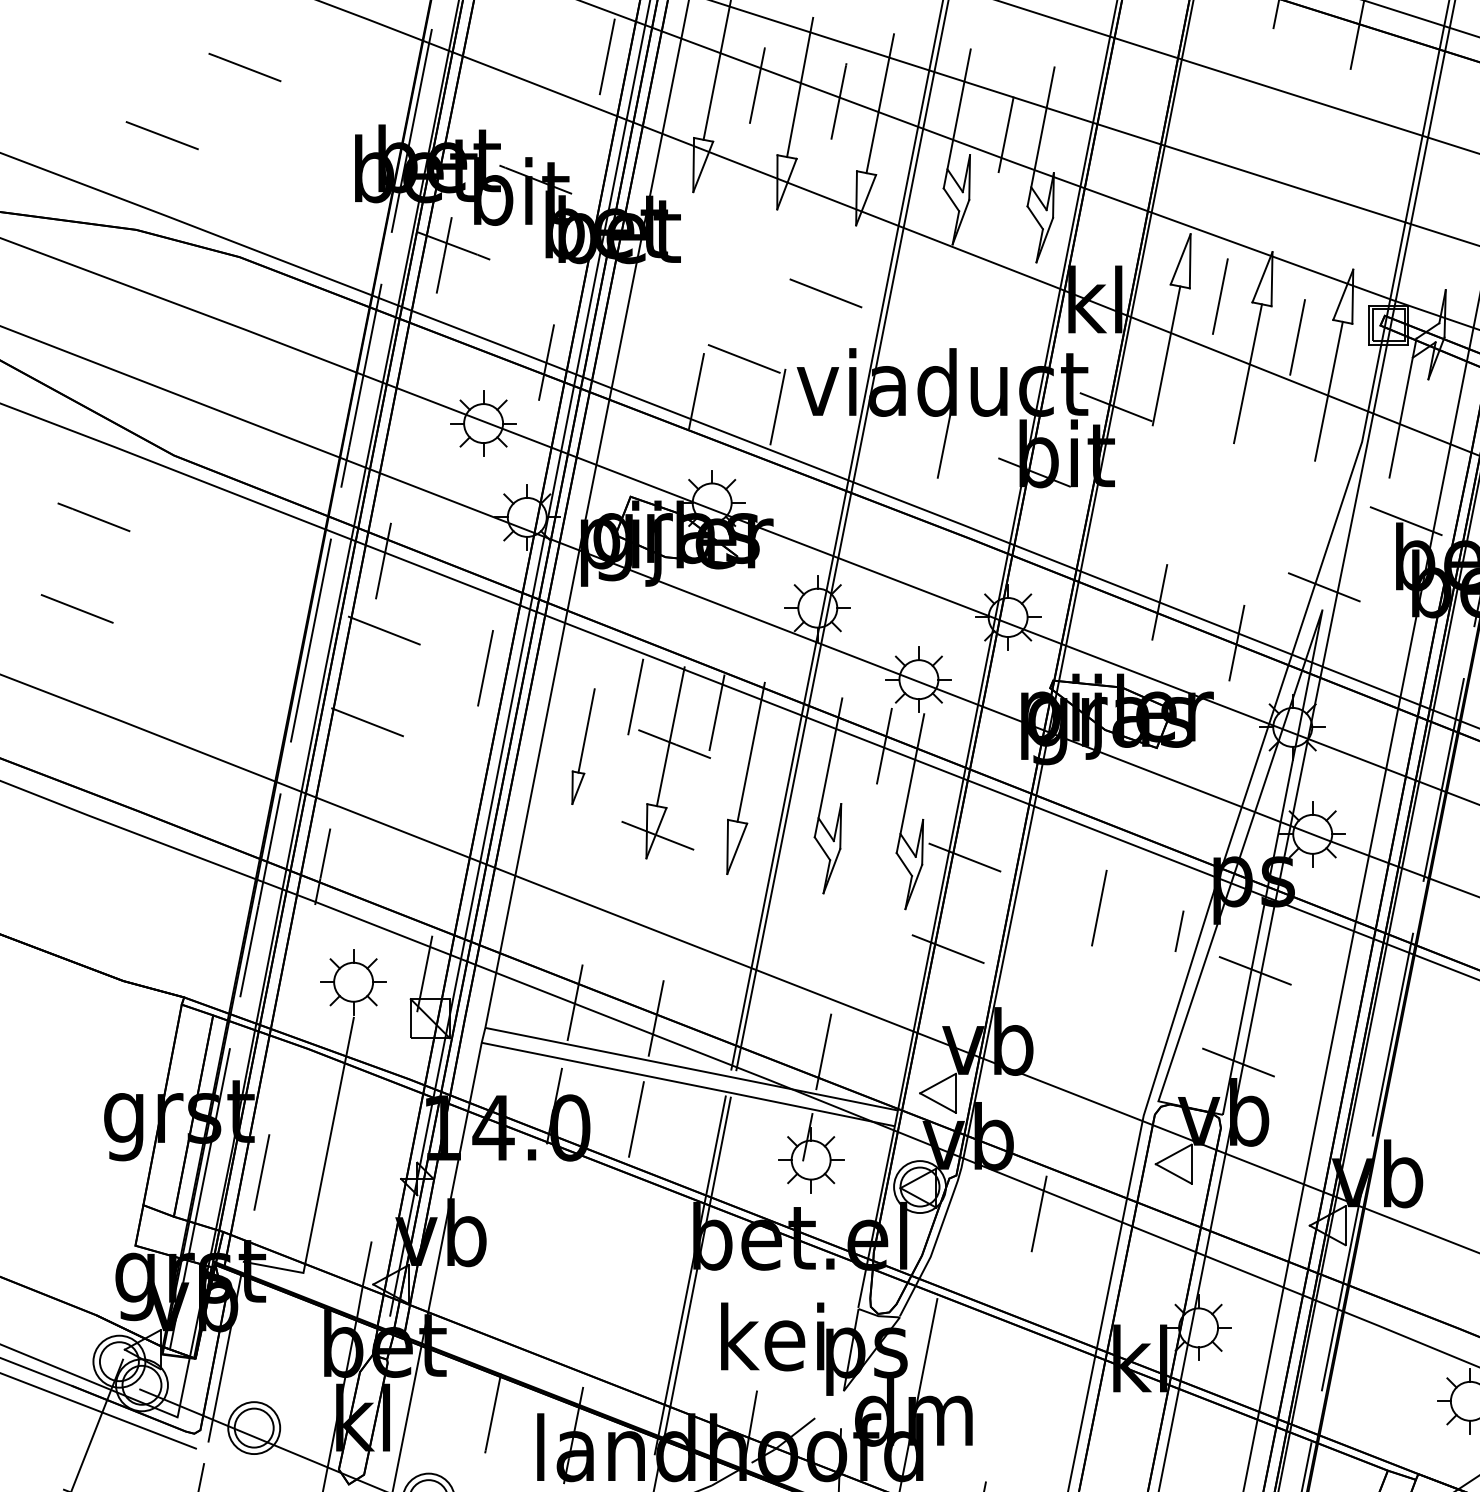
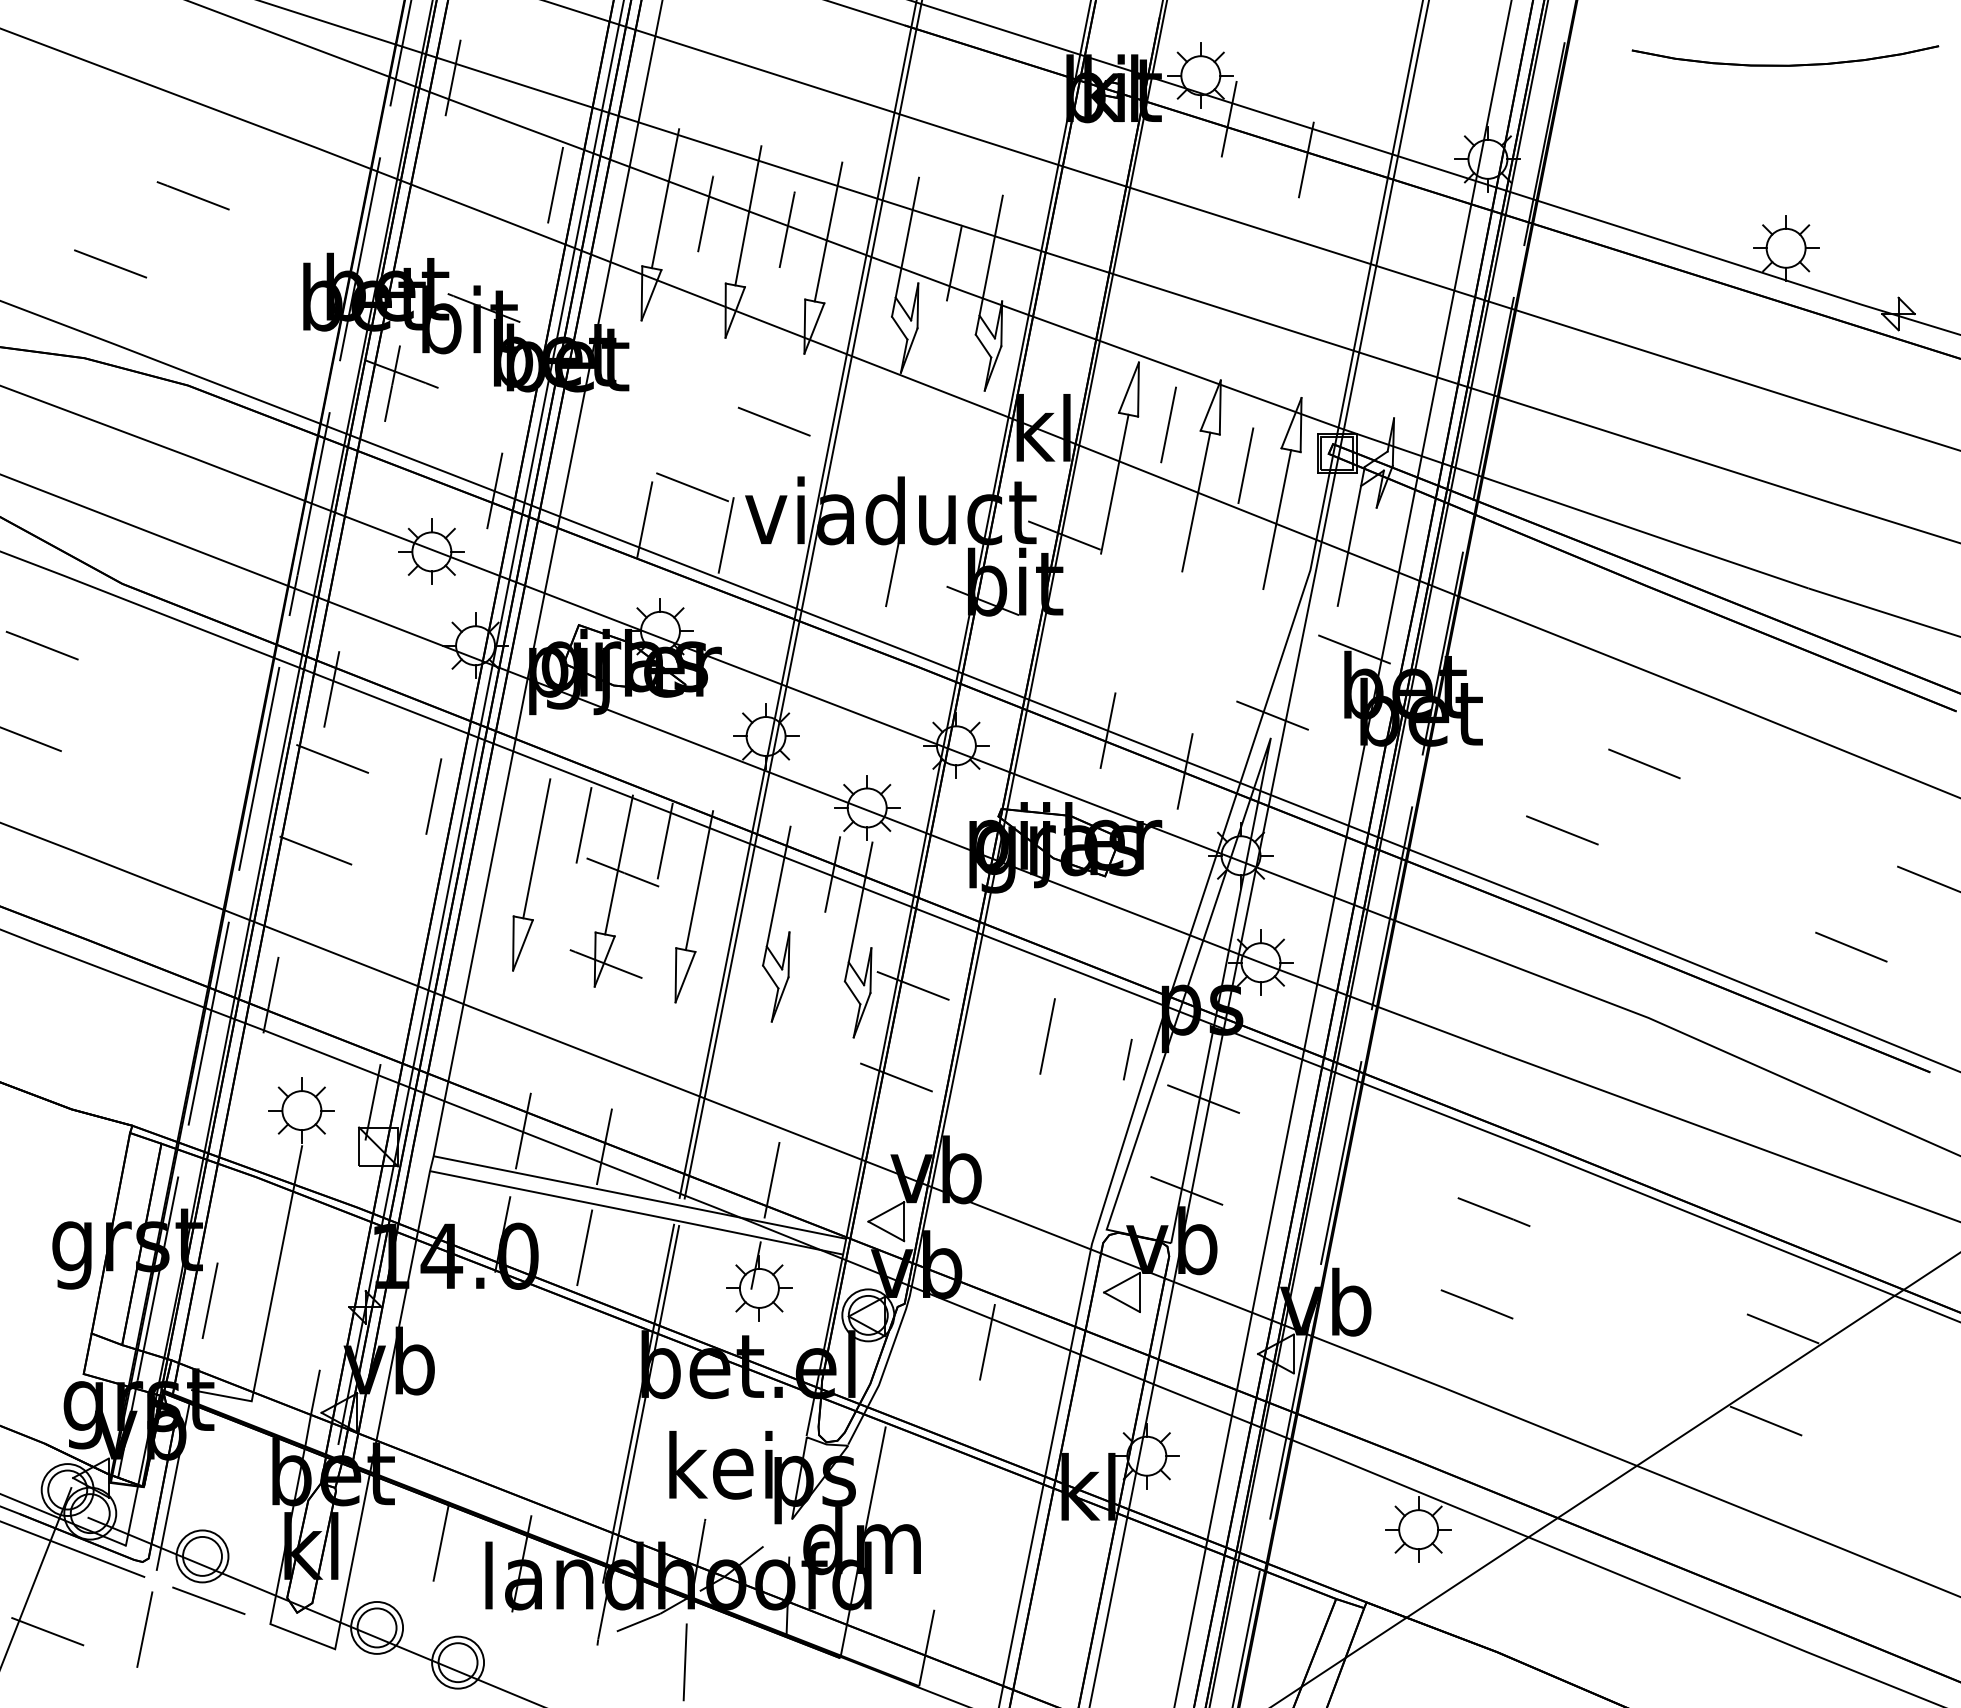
part: (583, 746) -> (531, 874), size x1.67
line: (259, 1472) -> (207, 1600), added

